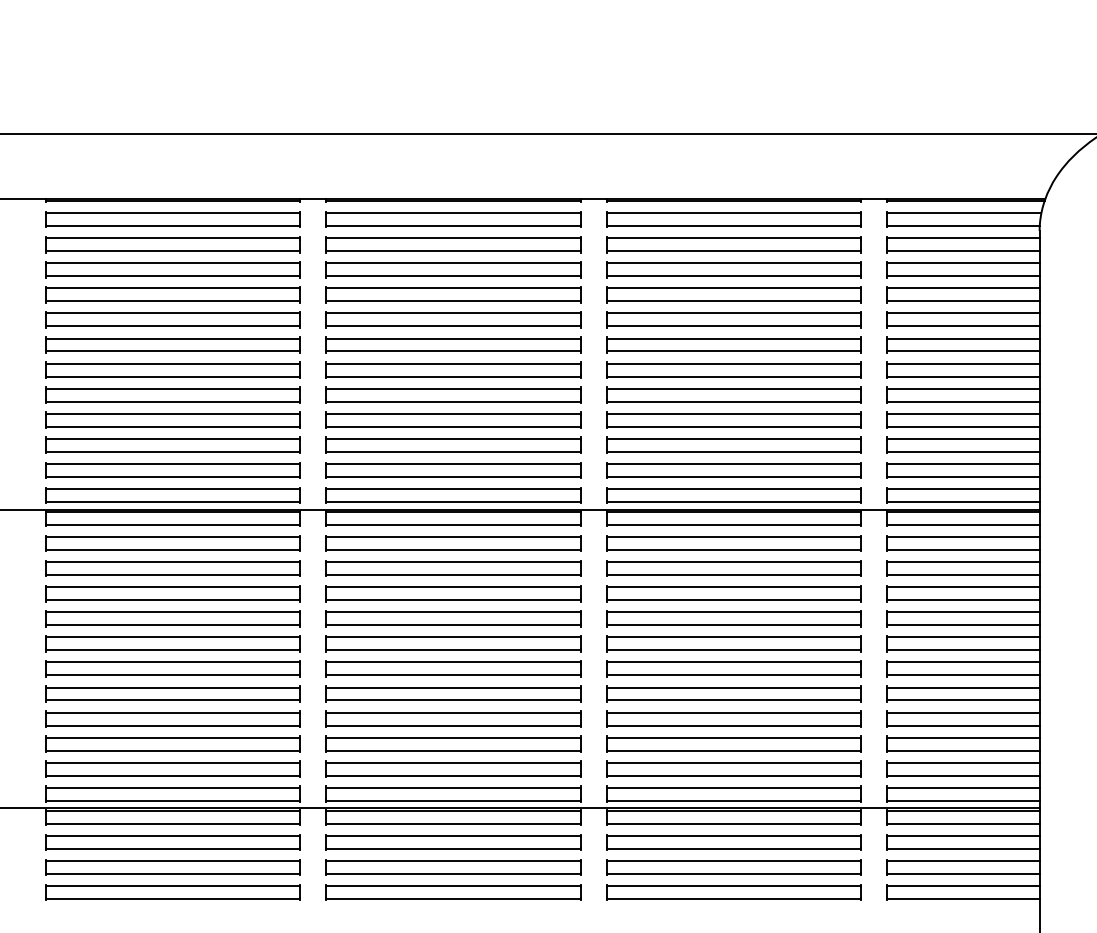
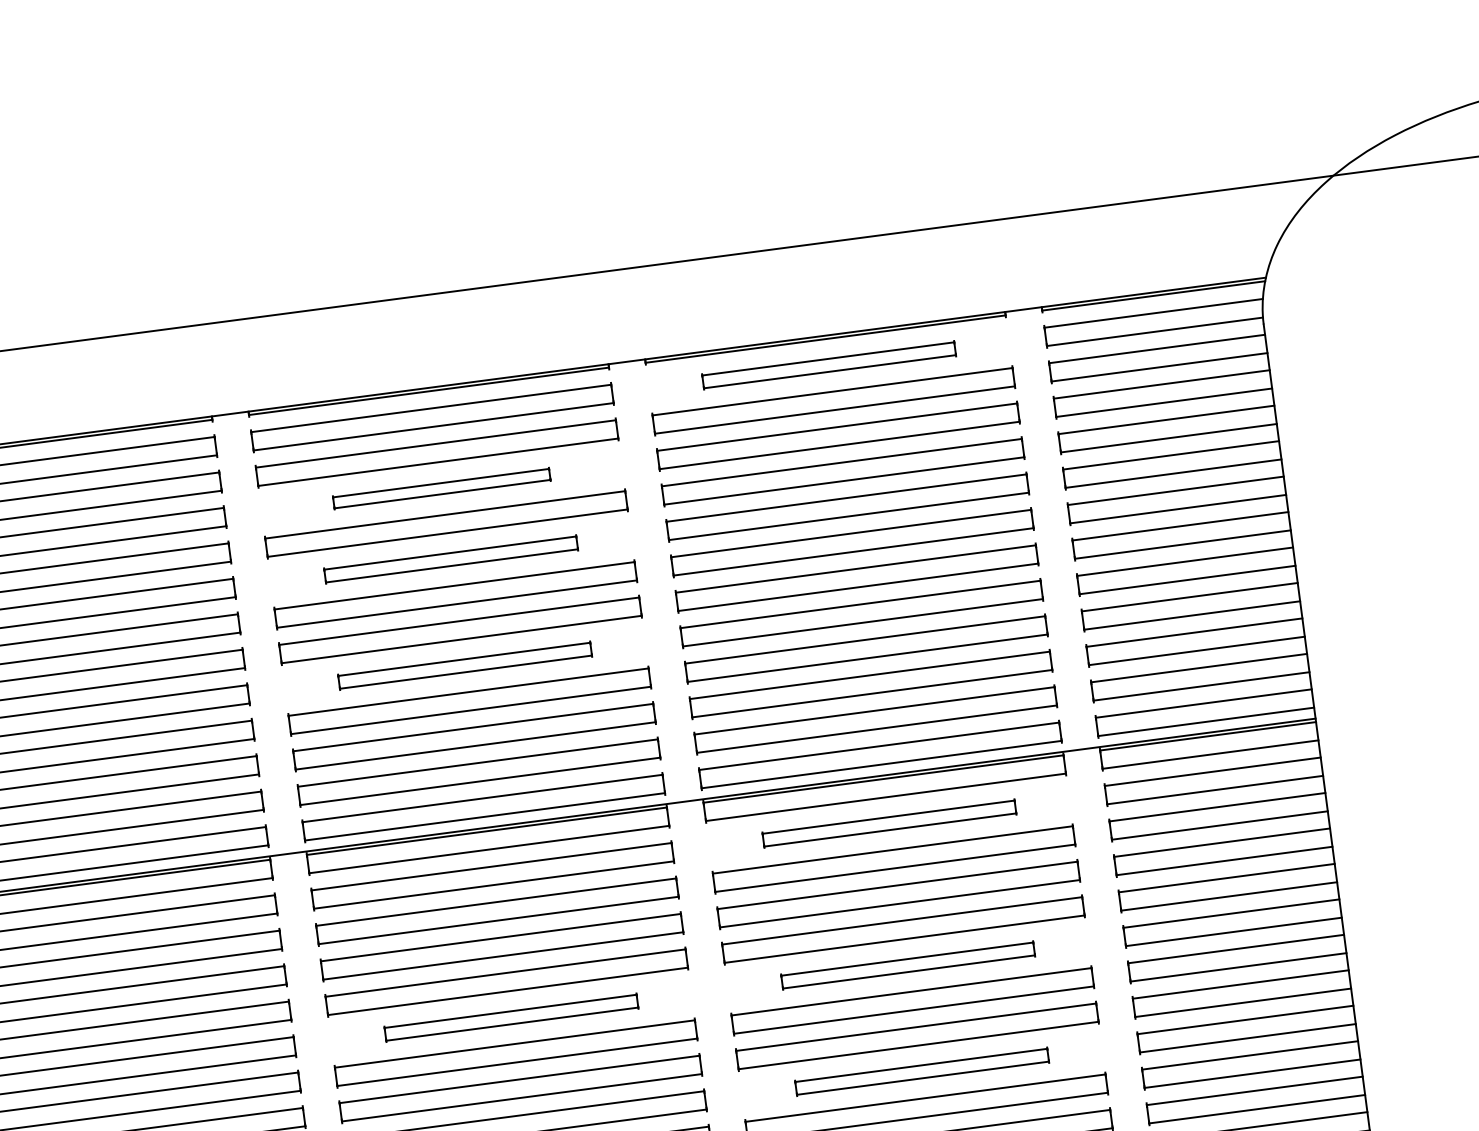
part: (733, 219) -> (828, 365), size x0.7
part: (453, 269) -> (441, 488), size x0.6
part: (453, 319) -> (451, 558), size x0.7
part: (453, 394) -> (465, 664), size x0.7
part: (733, 543) -> (888, 823), size x0.7
part: (453, 643) -> (511, 1017), size x0.7
part: (733, 643) -> (907, 965), size x0.7
part: (733, 718) -> (921, 1071), size x0.7

